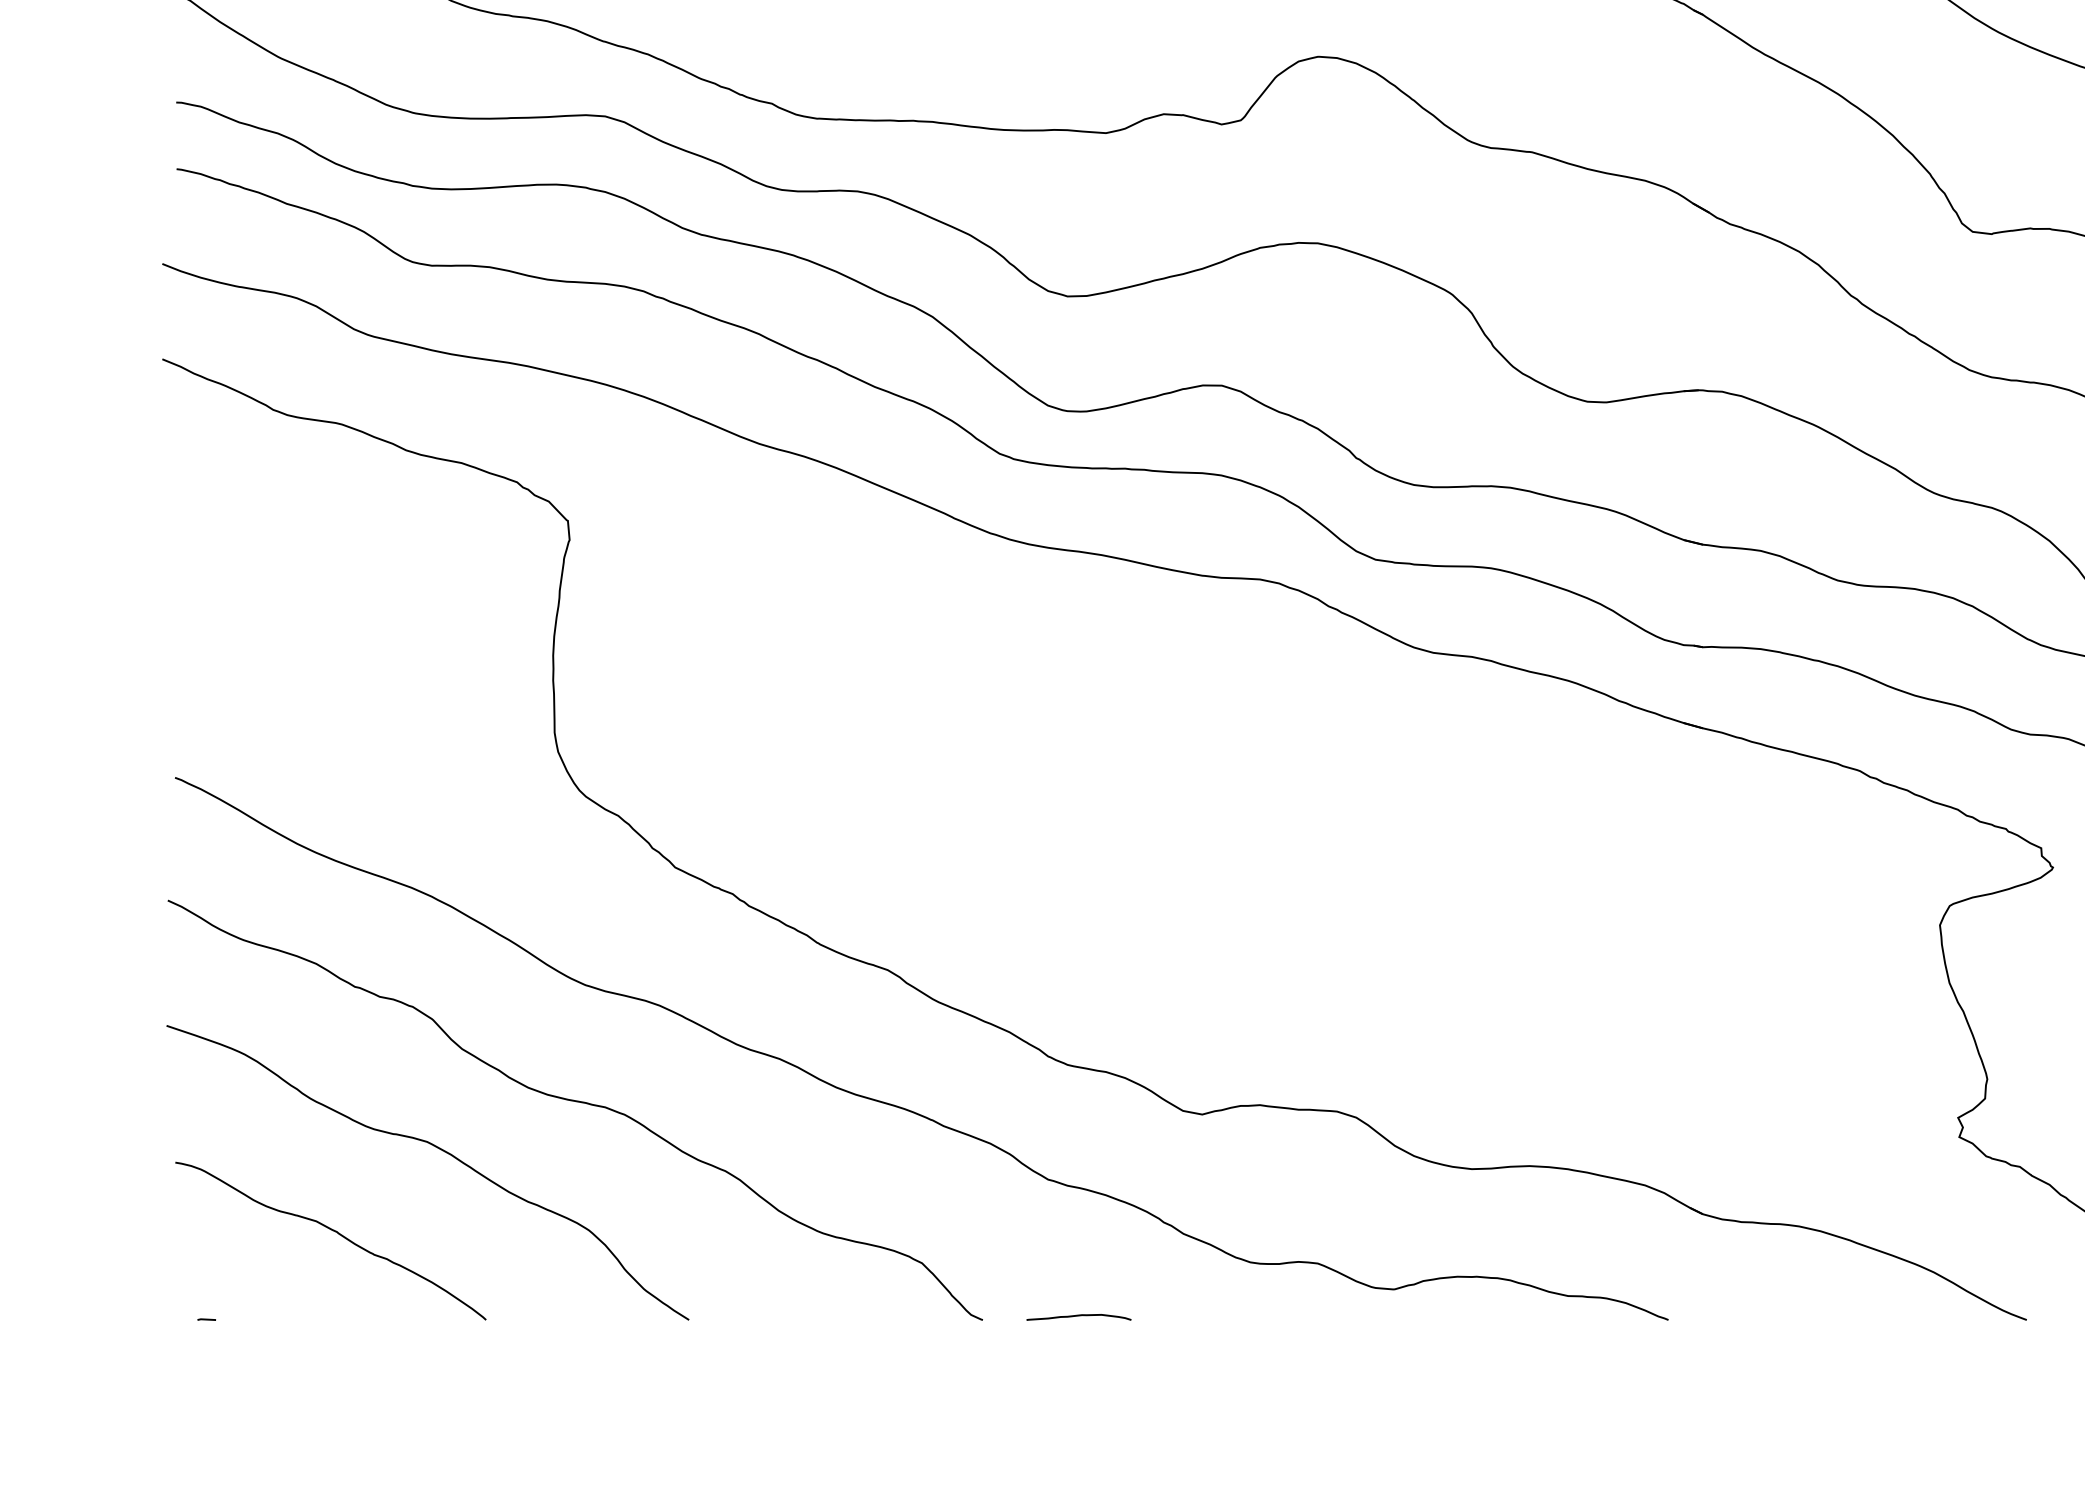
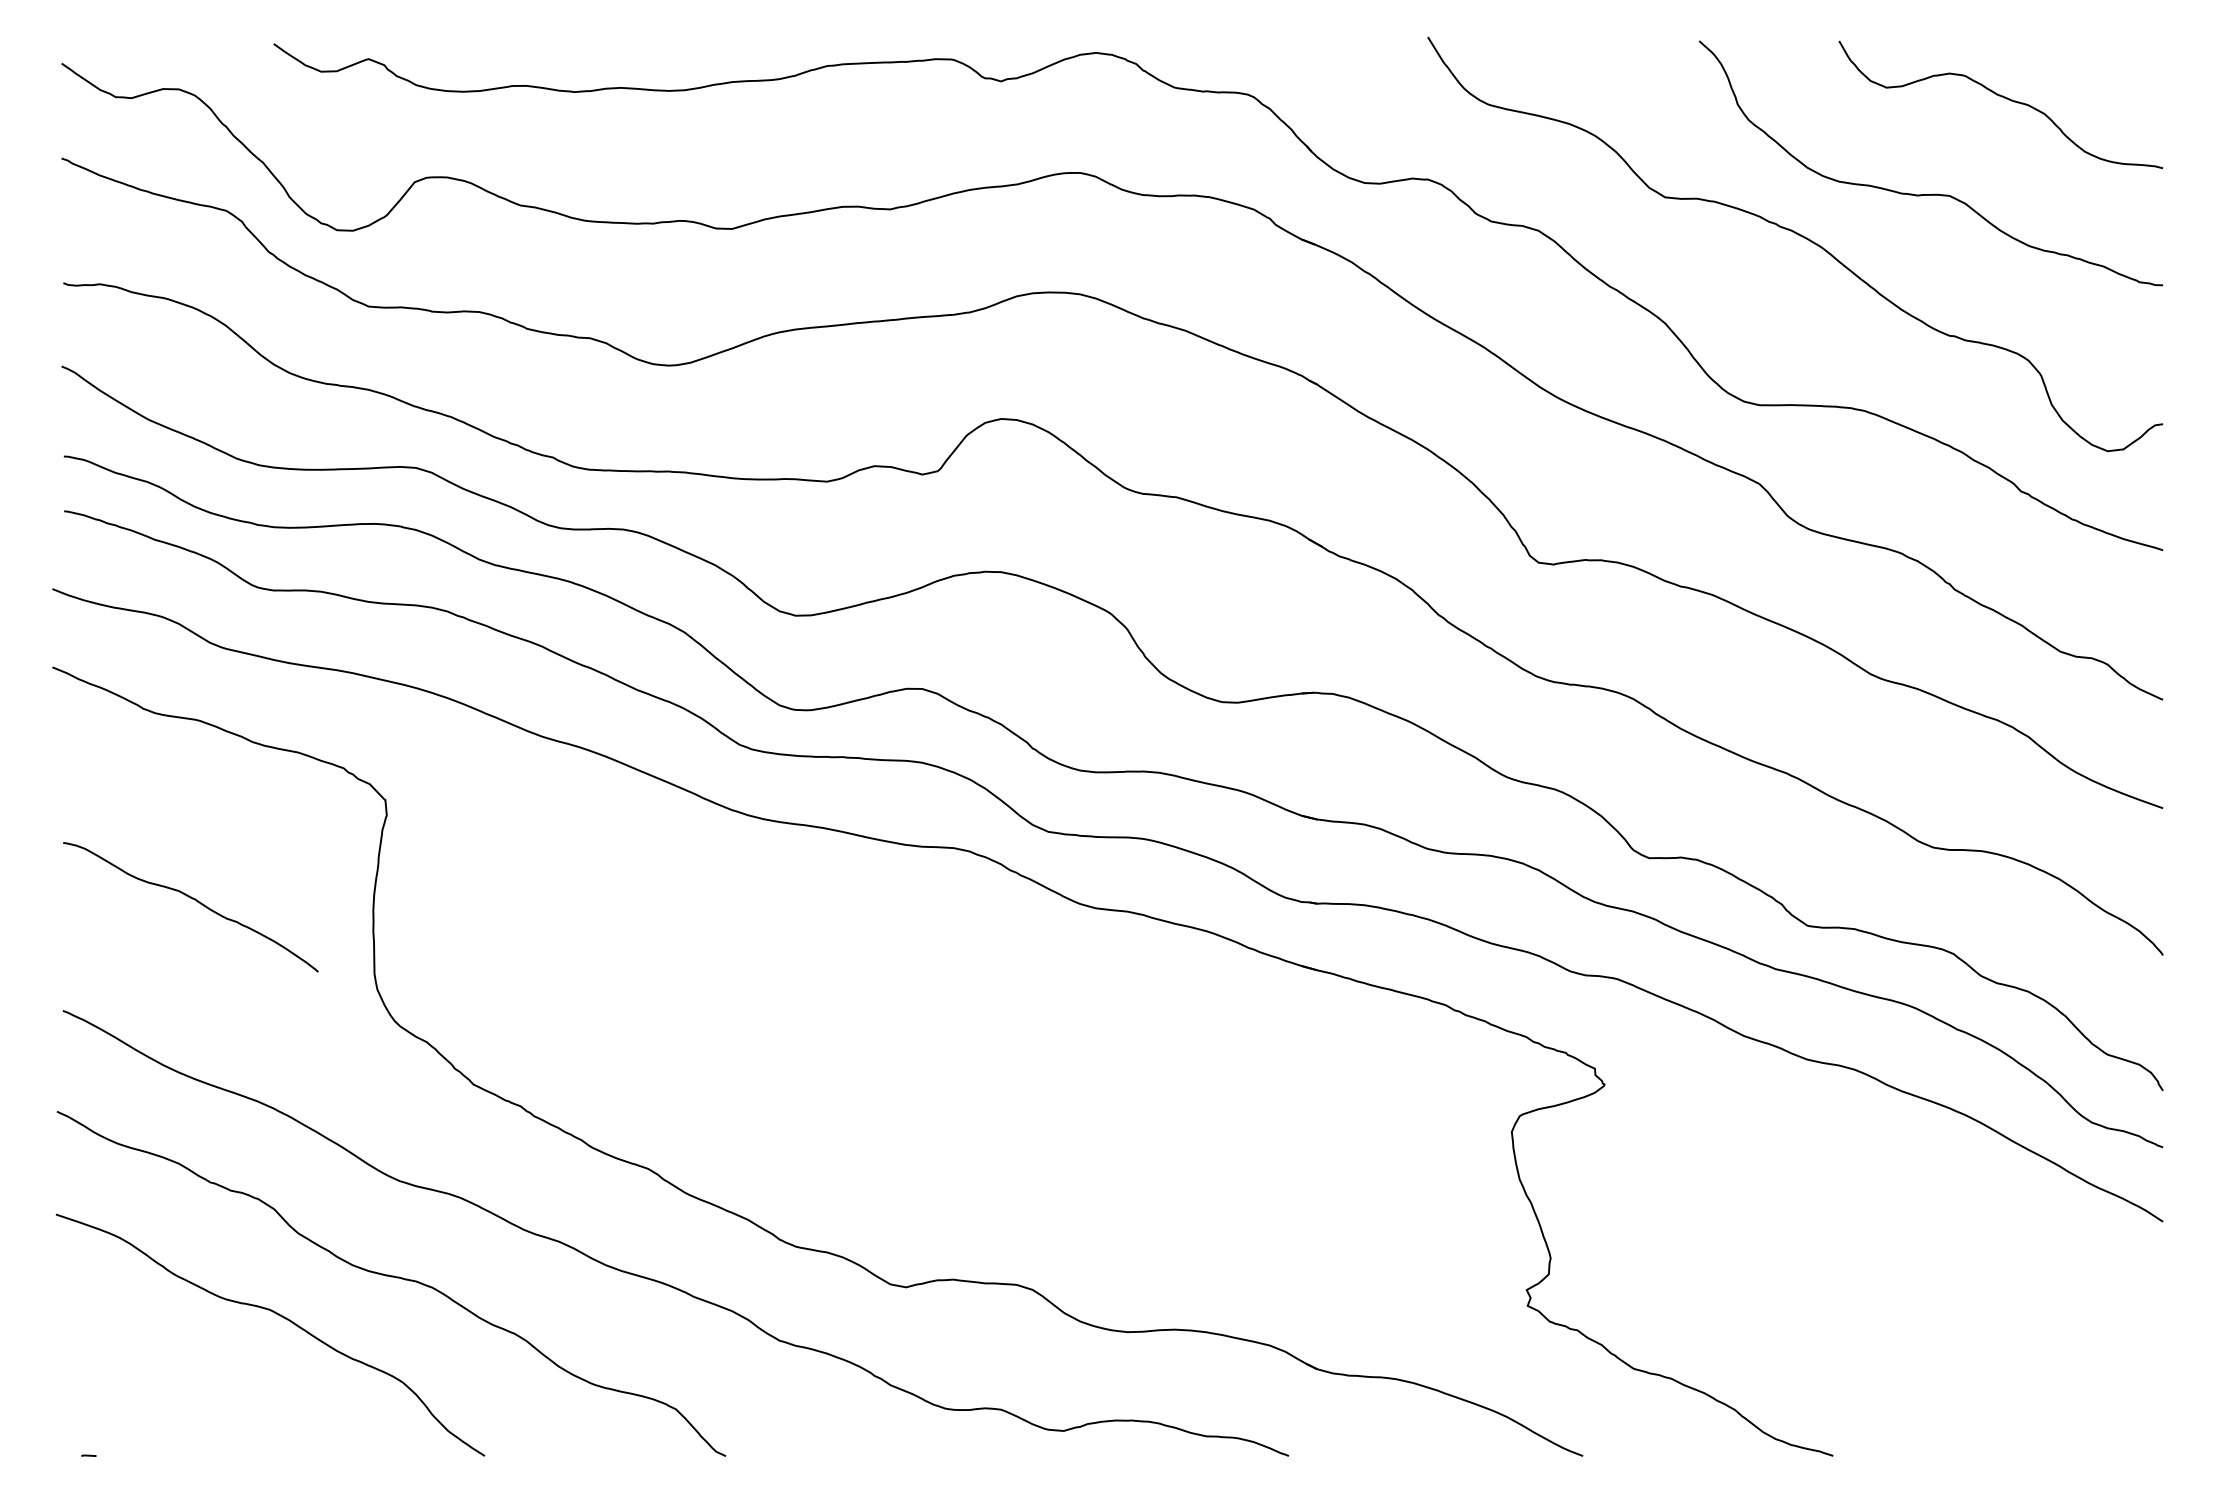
curve: (335, 1232) -> (194, 900), moved
curve: (1079, 1316) -> (805, 1453), removed

